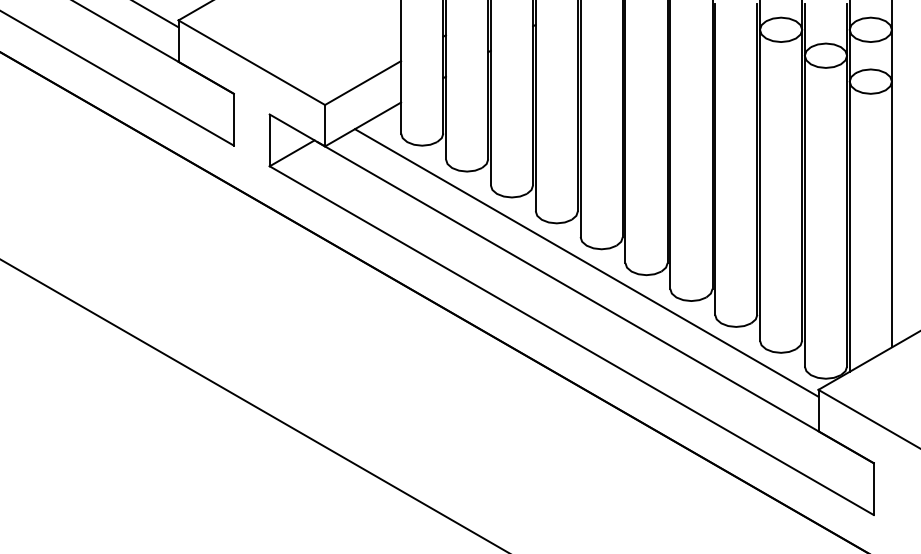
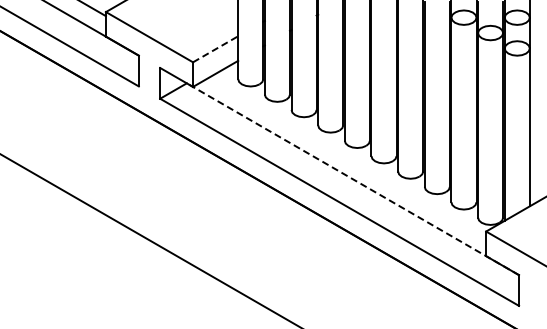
line: (364, 83) -> (216, 49), solid -> dashed
line: (586, 261) -> (348, 155), removed
line: (595, 302) -> (353, 179), solid -> dashed

